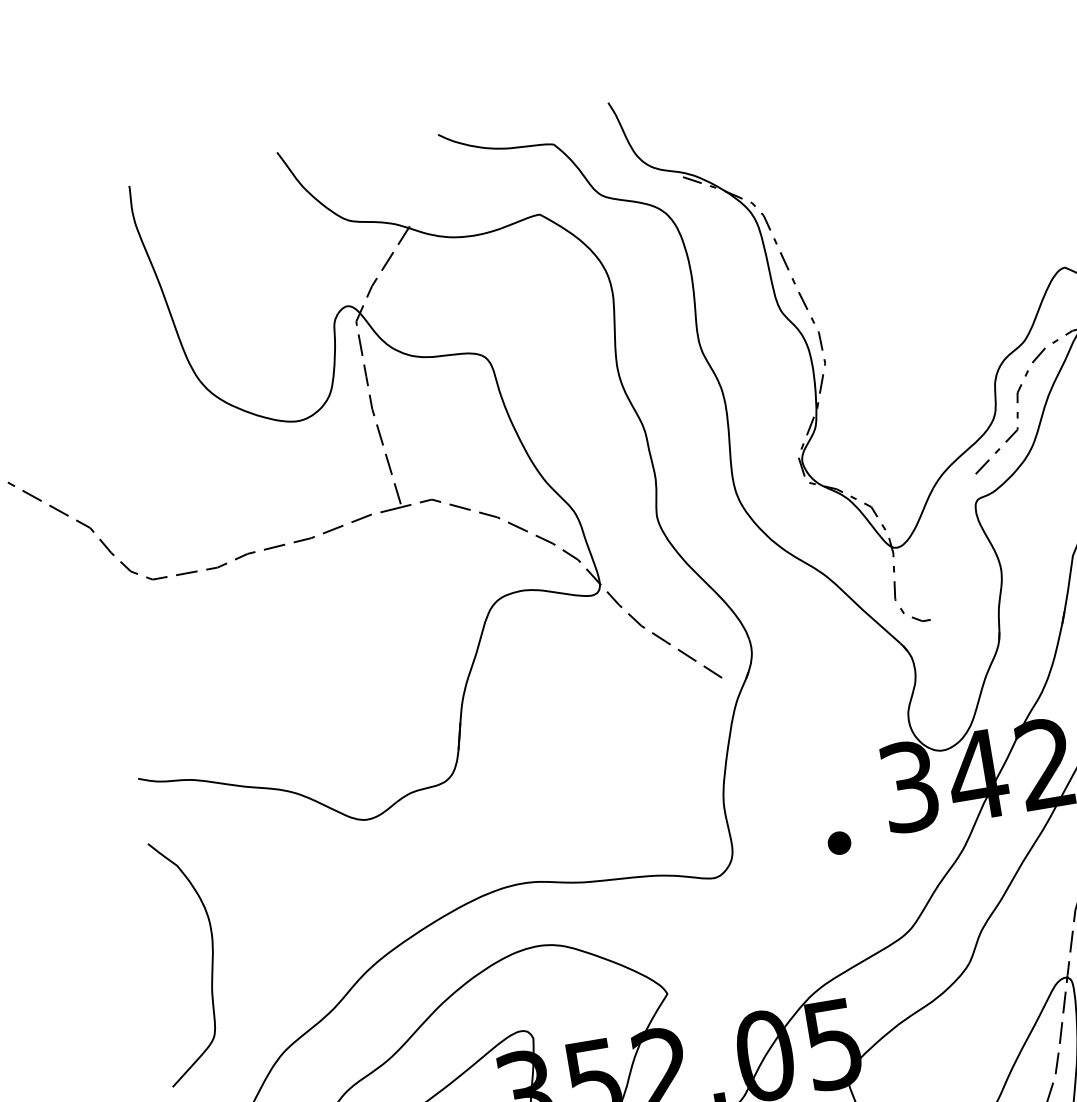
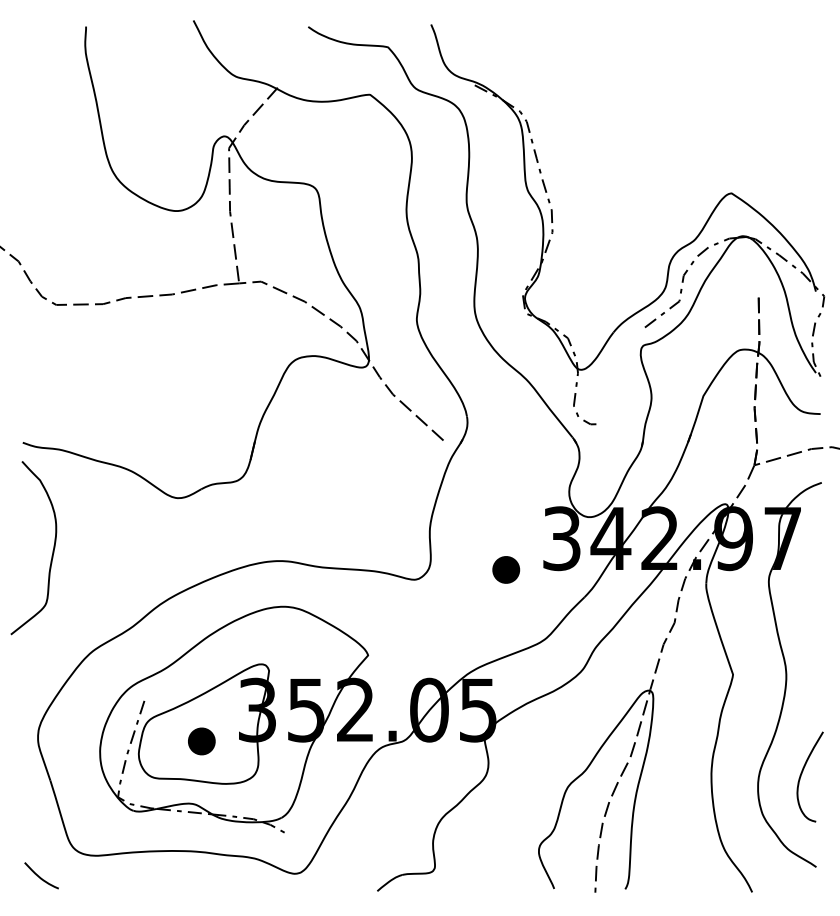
part: (839, 842) -> (506, 569), size x1.67
curve: (210, 960) -> (52, 550), moved

